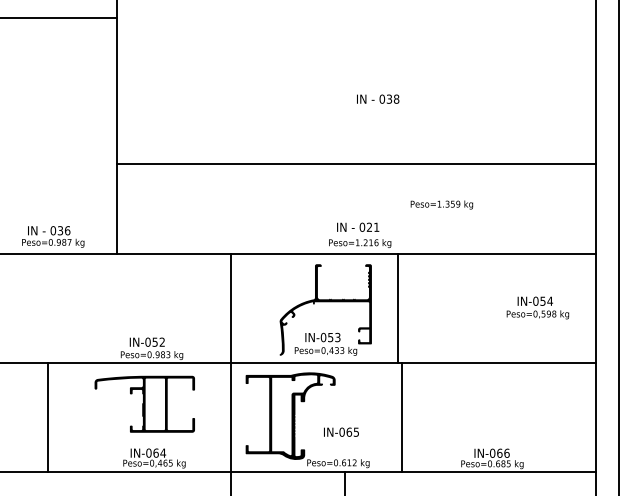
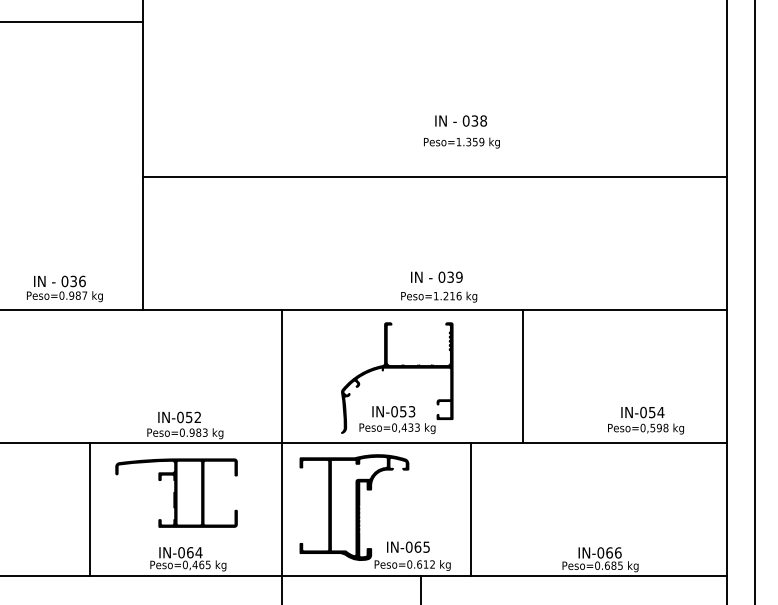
line: (356, 164) -> (434, 177), moved
text: (441, 204) -> (461, 142), moved
text: (372, 226) -> (454, 276), 021 -> 039
text: (537, 307) -> (645, 420), moved
line: (398, 308) -> (523, 376), moved
line: (48, 417) -> (90, 509), moved
line: (402, 417) -> (470, 509), moved
text: (341, 431) -> (408, 546), moved

